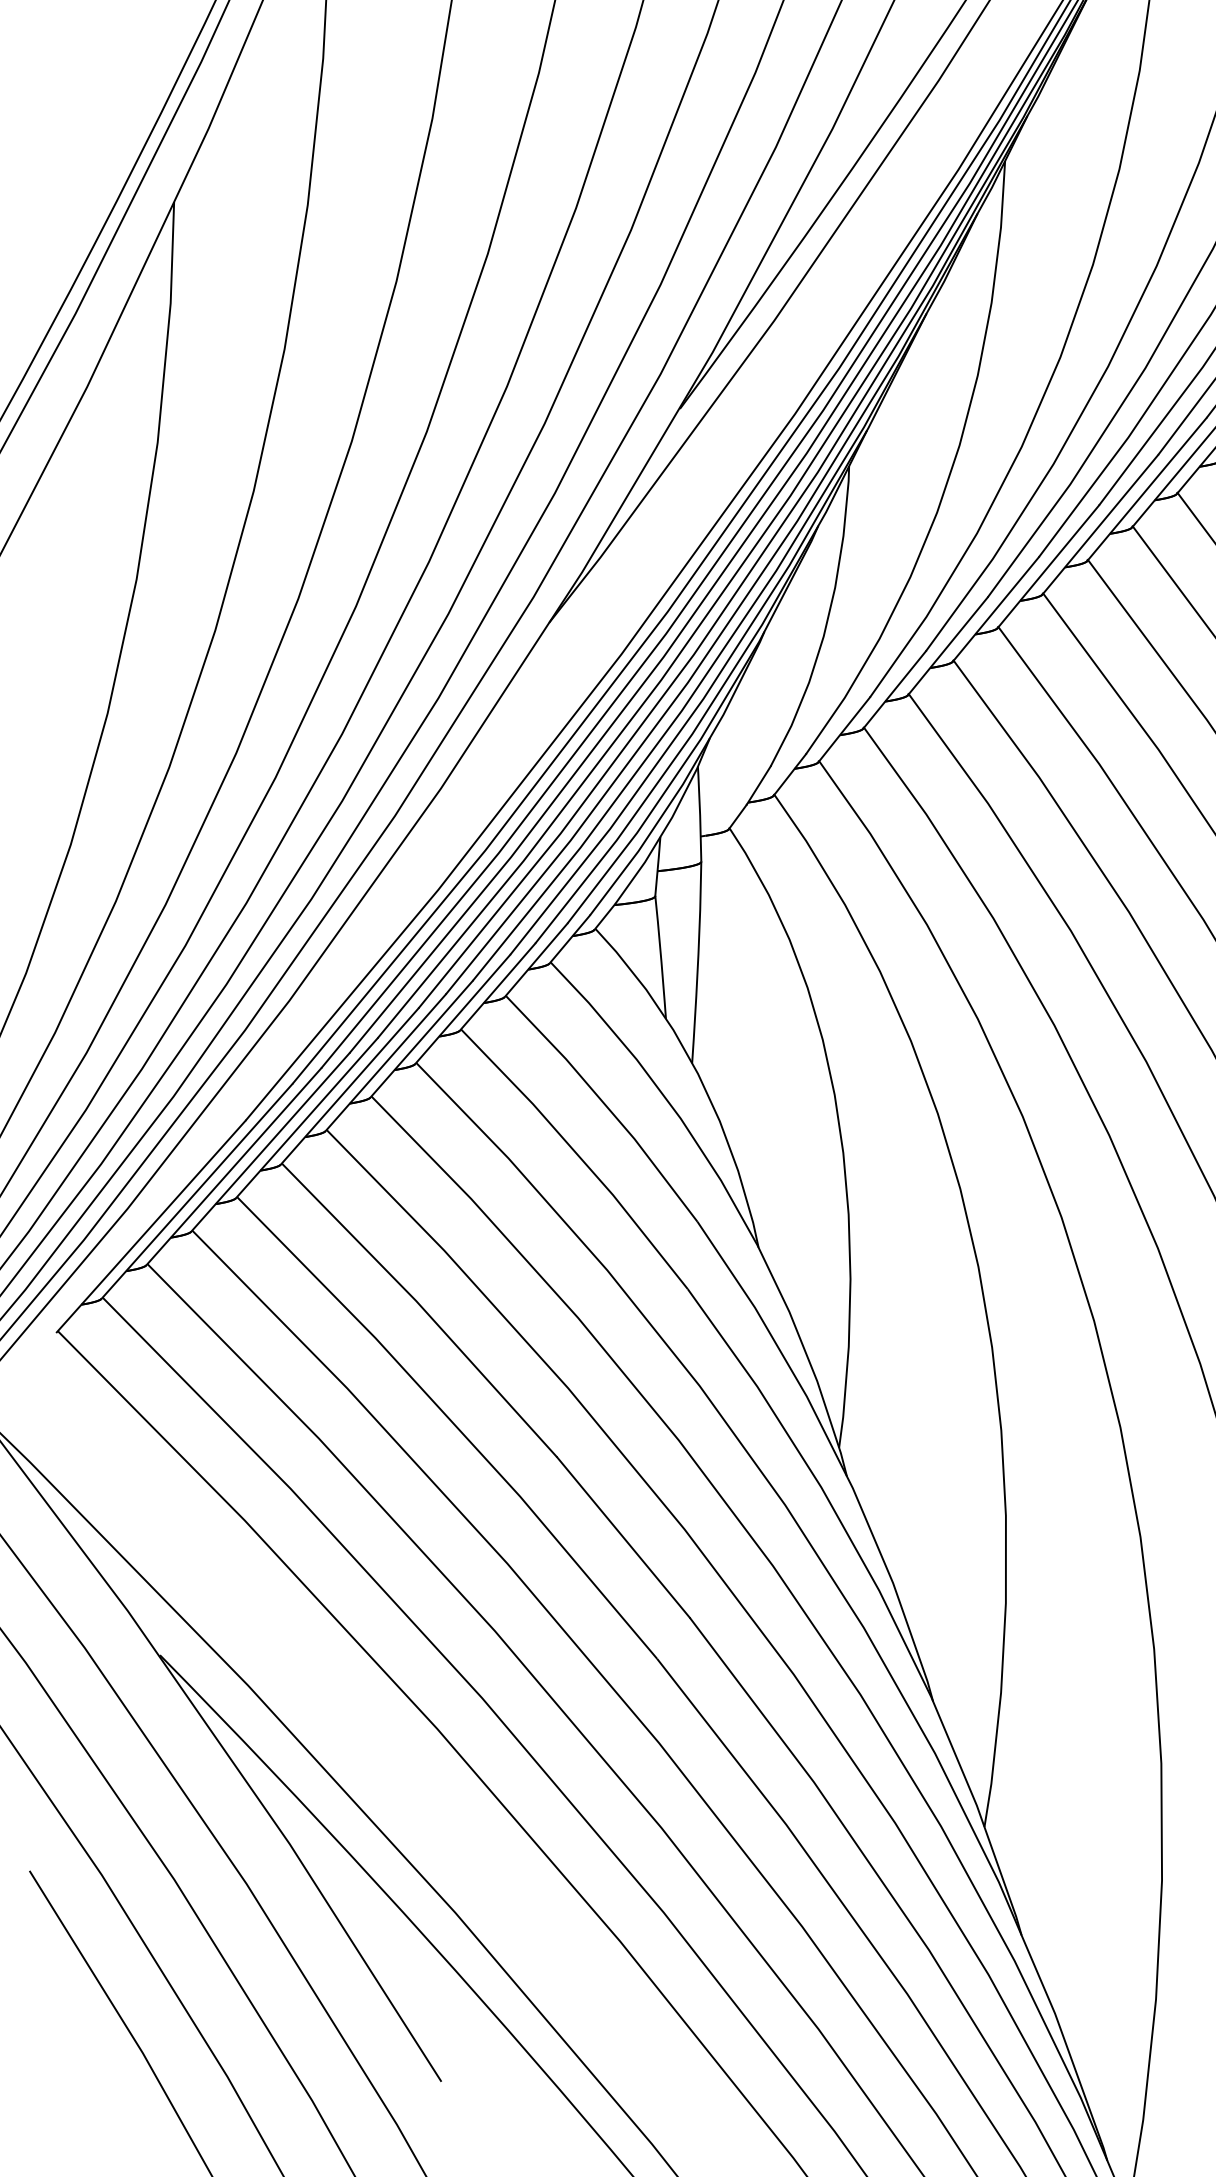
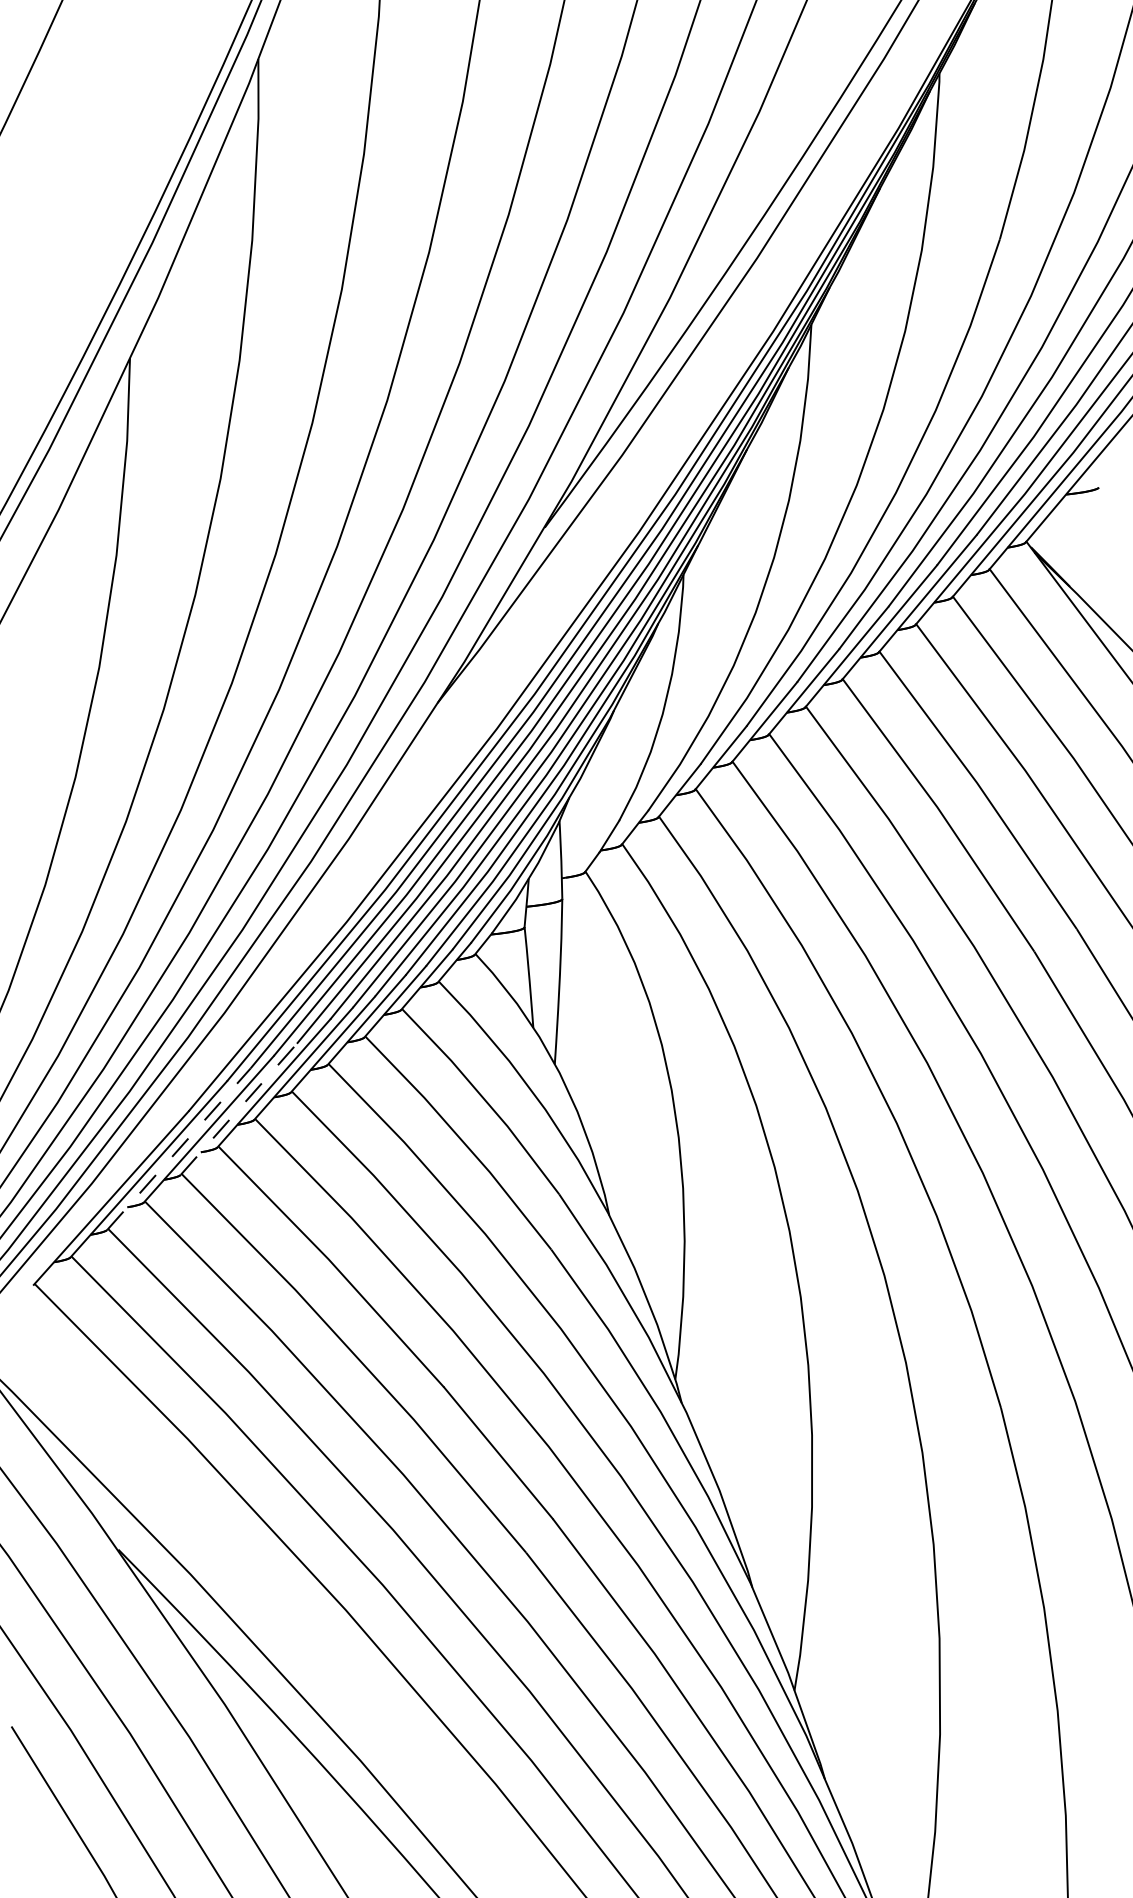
line: (306, 1118) -> (238, 1109), solid -> dashed
line: (234, 1165) -> (179, 1148), solid -> dashed

